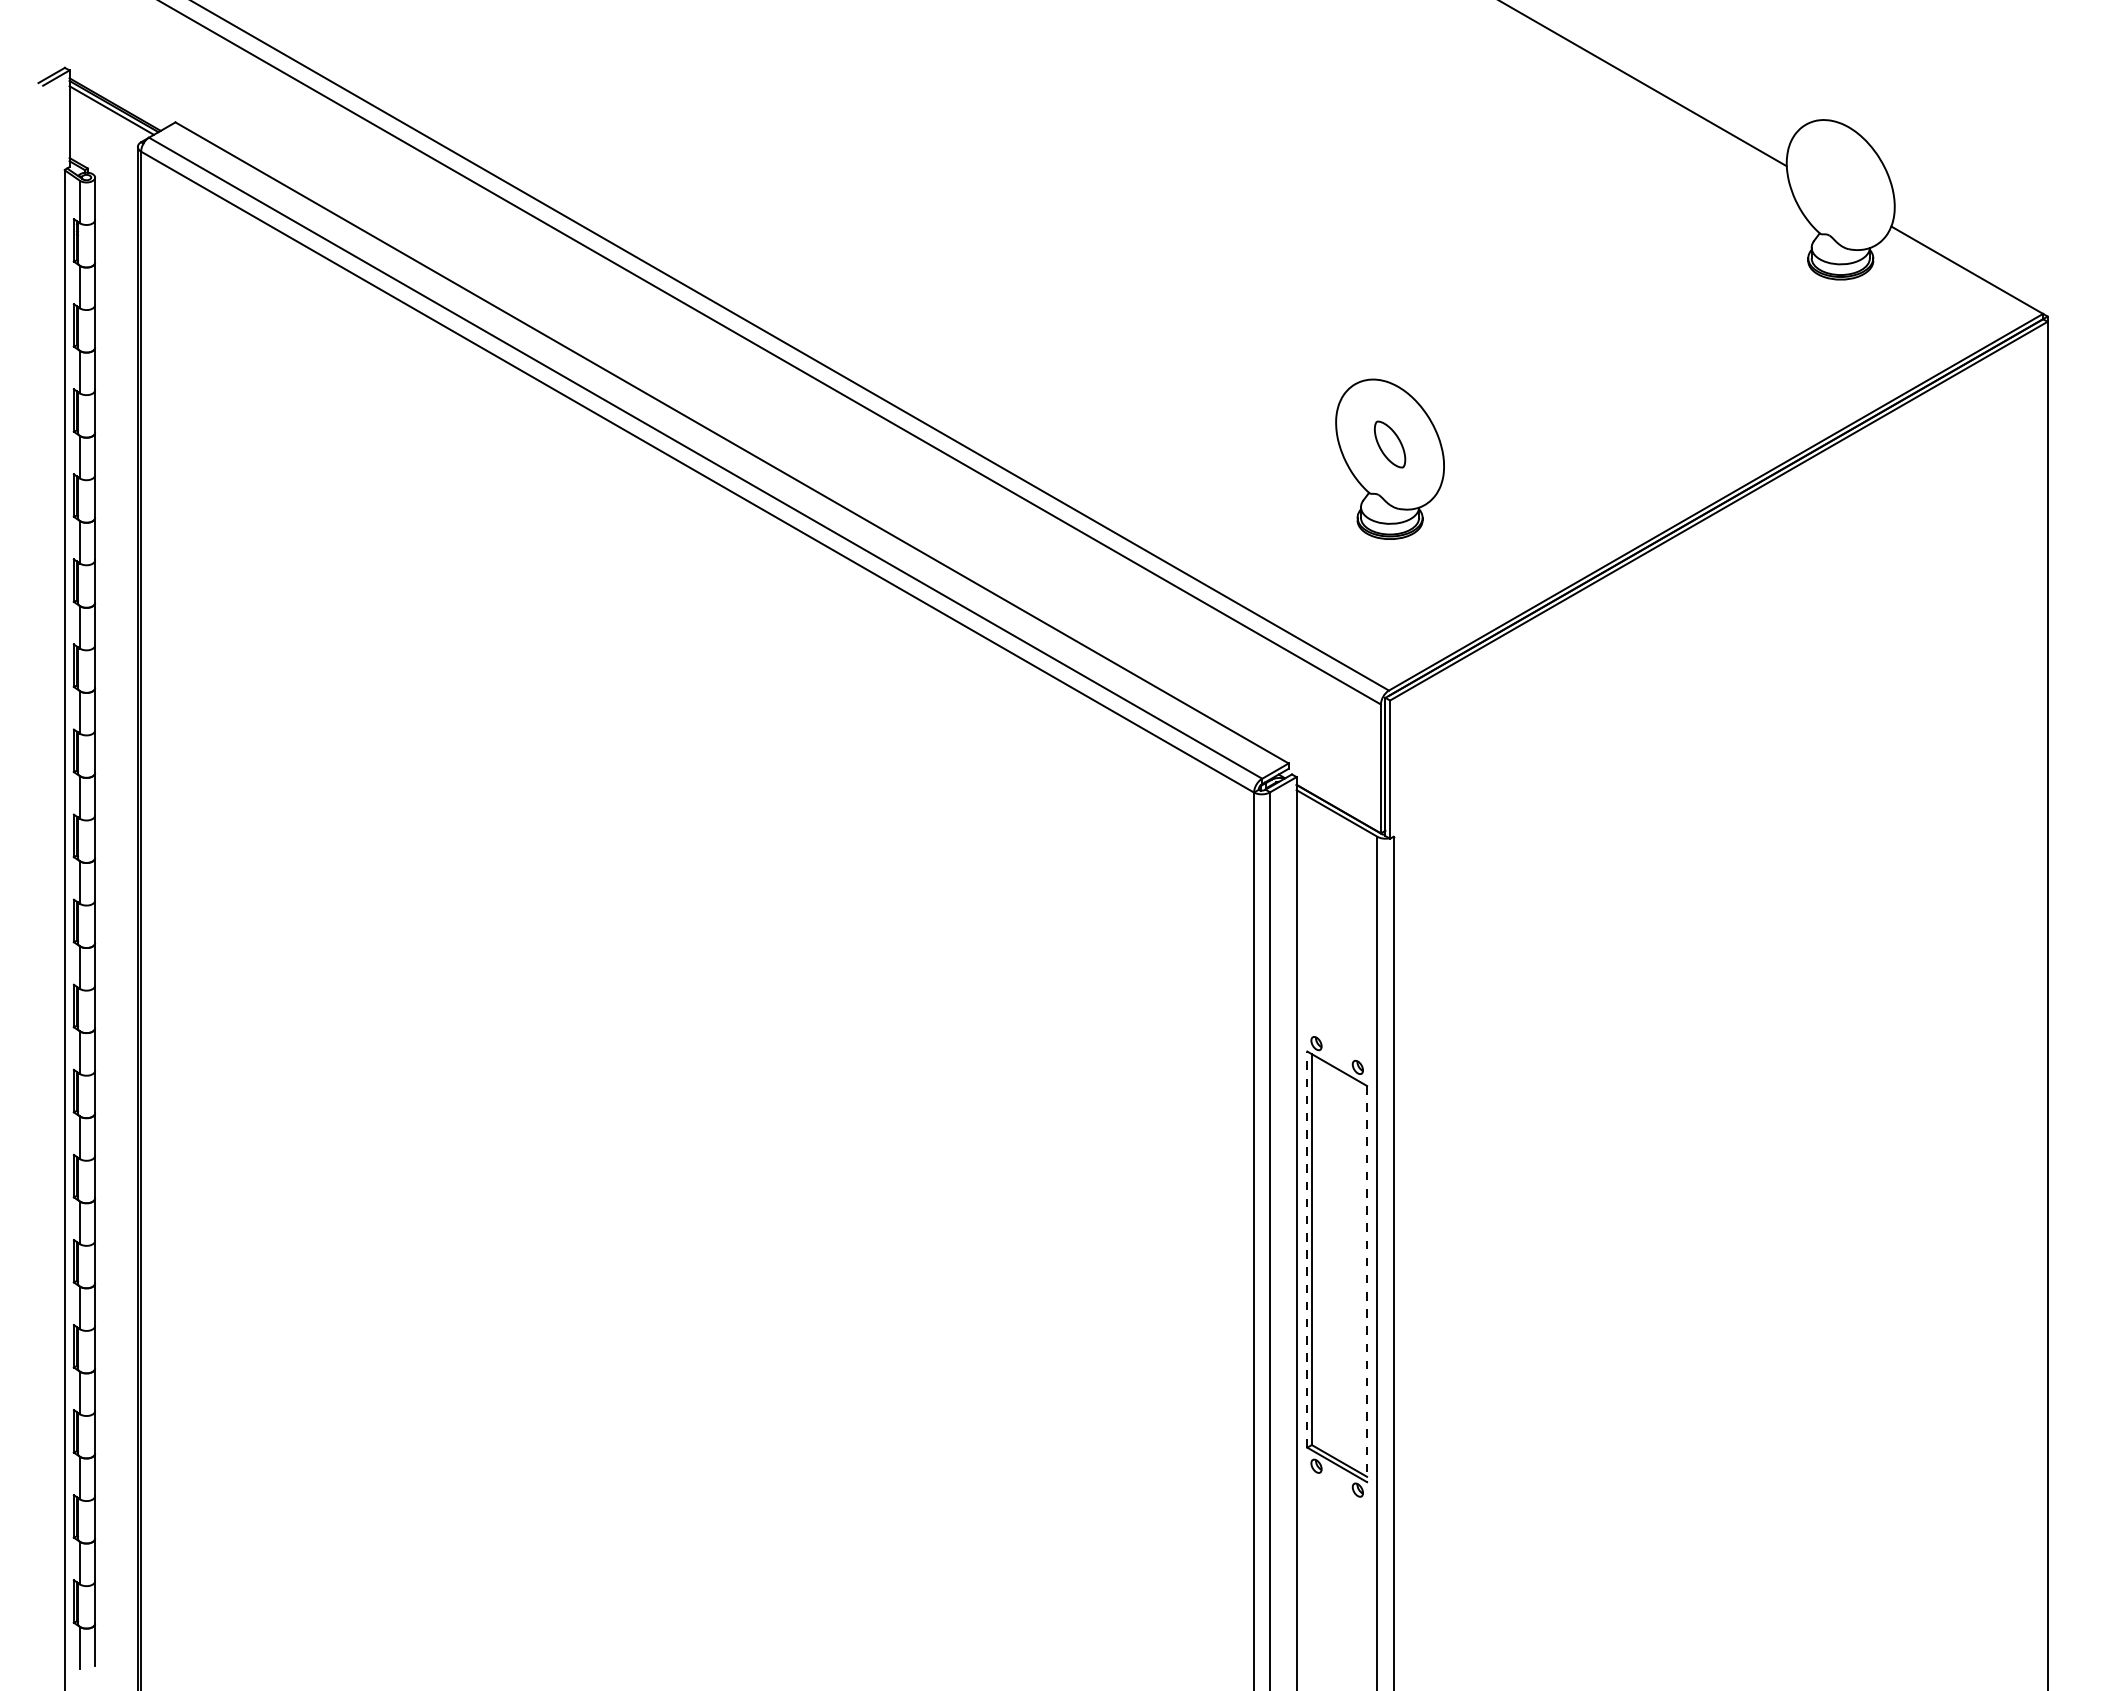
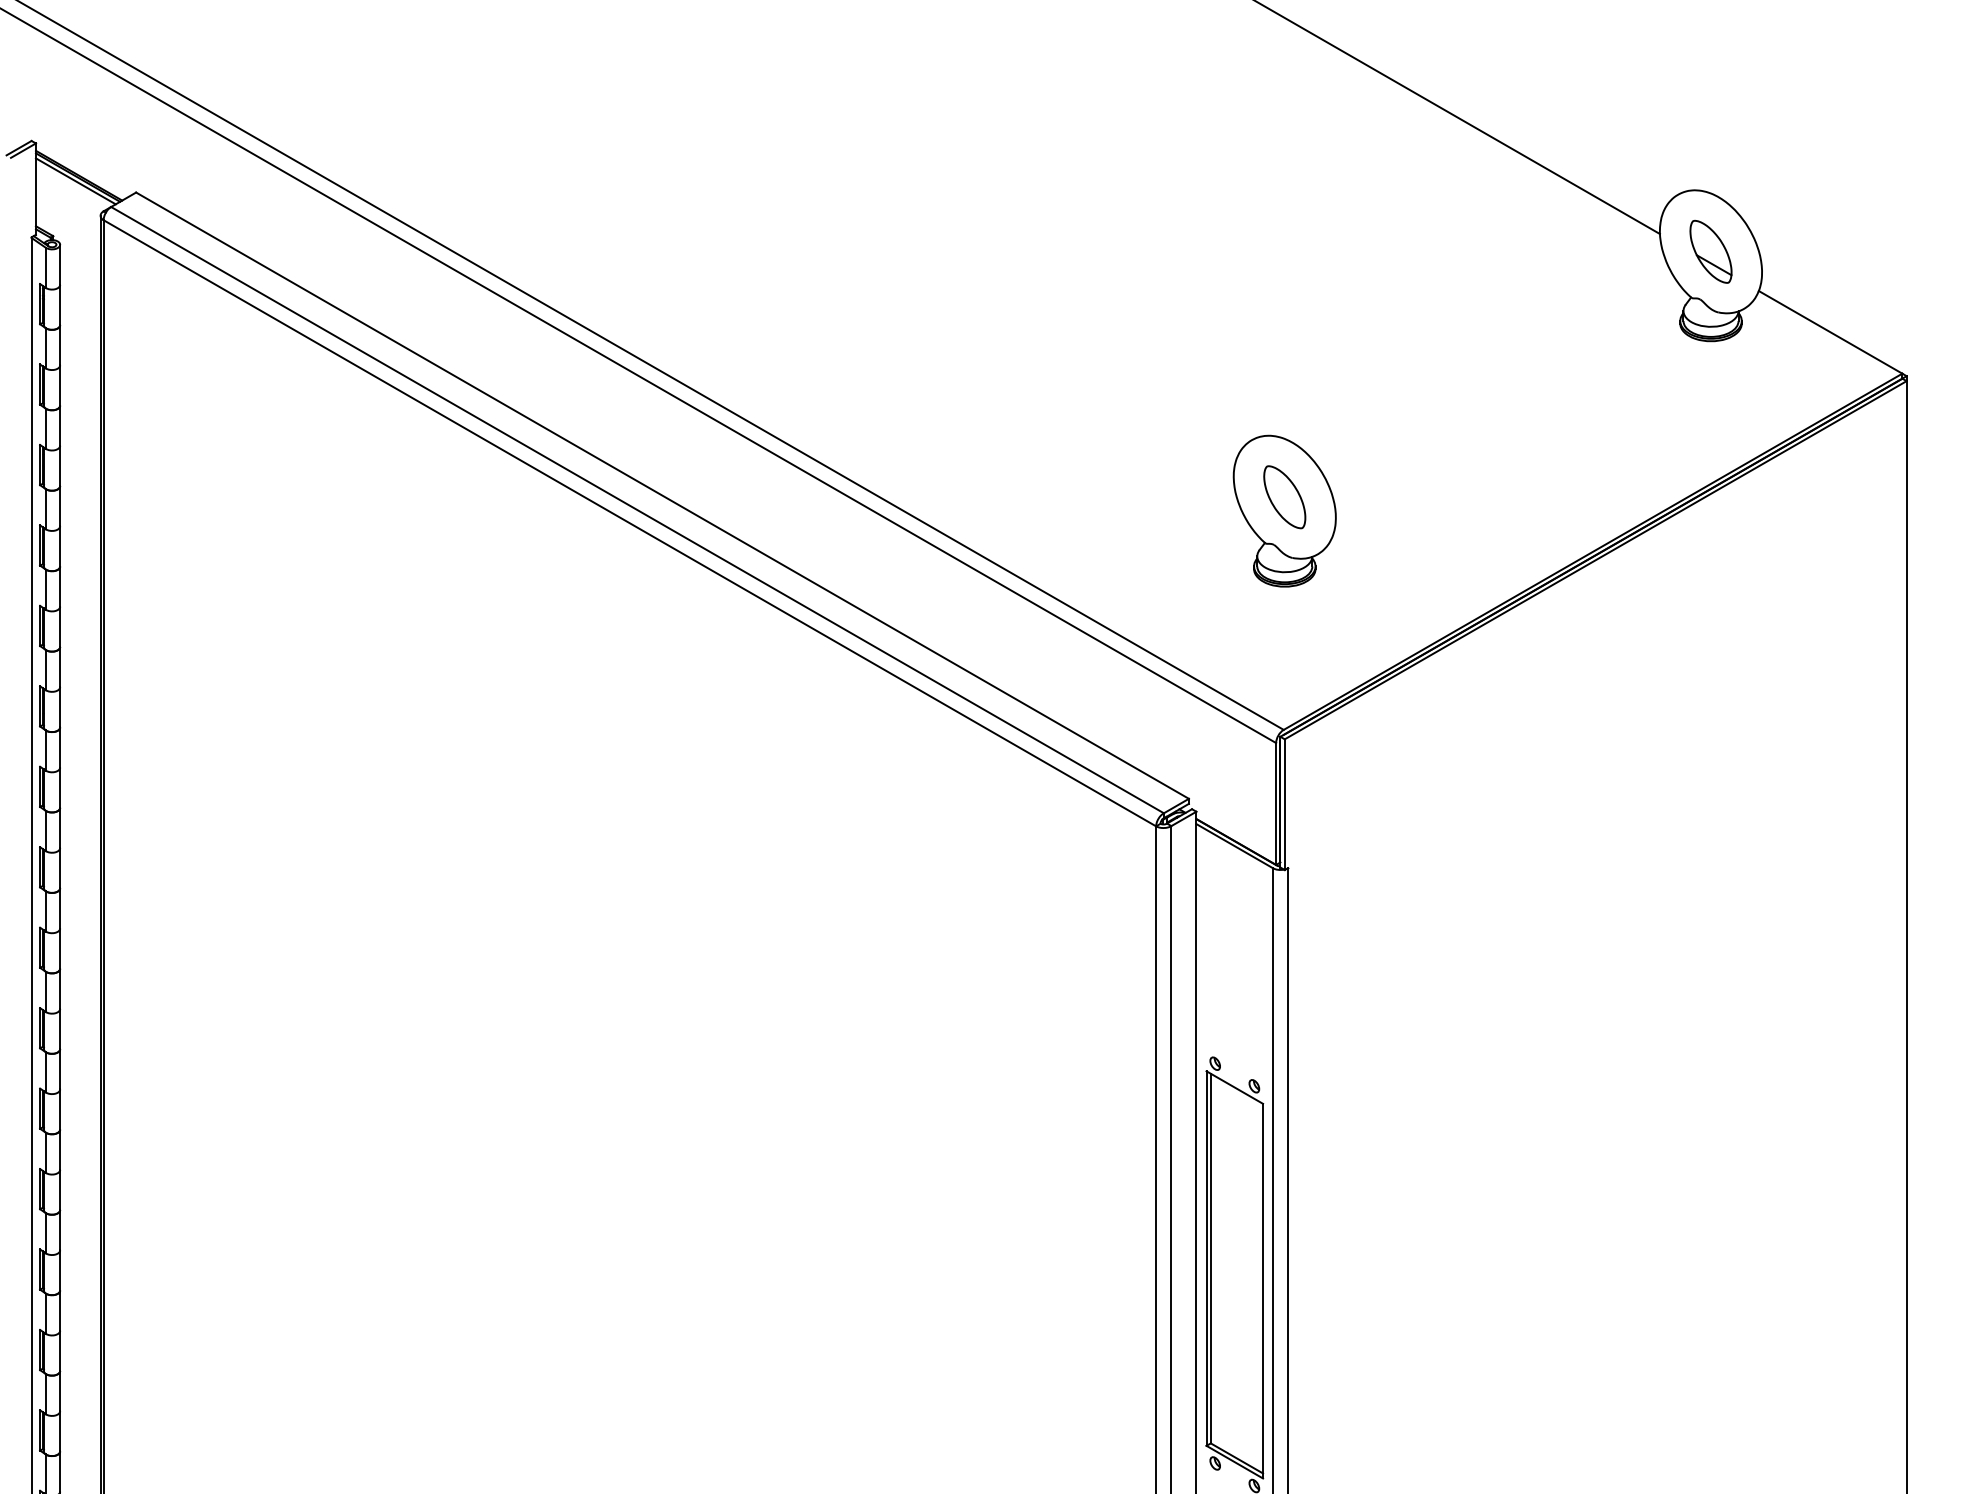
part: (1840, 184) -> (1710, 251), added
part: (1389, 444) -> (1284, 497), size x1.43
line: (1307, 1249) -> (1206, 1258), dashed -> solid
line: (1367, 1284) -> (1263, 1291), dashed -> solid

